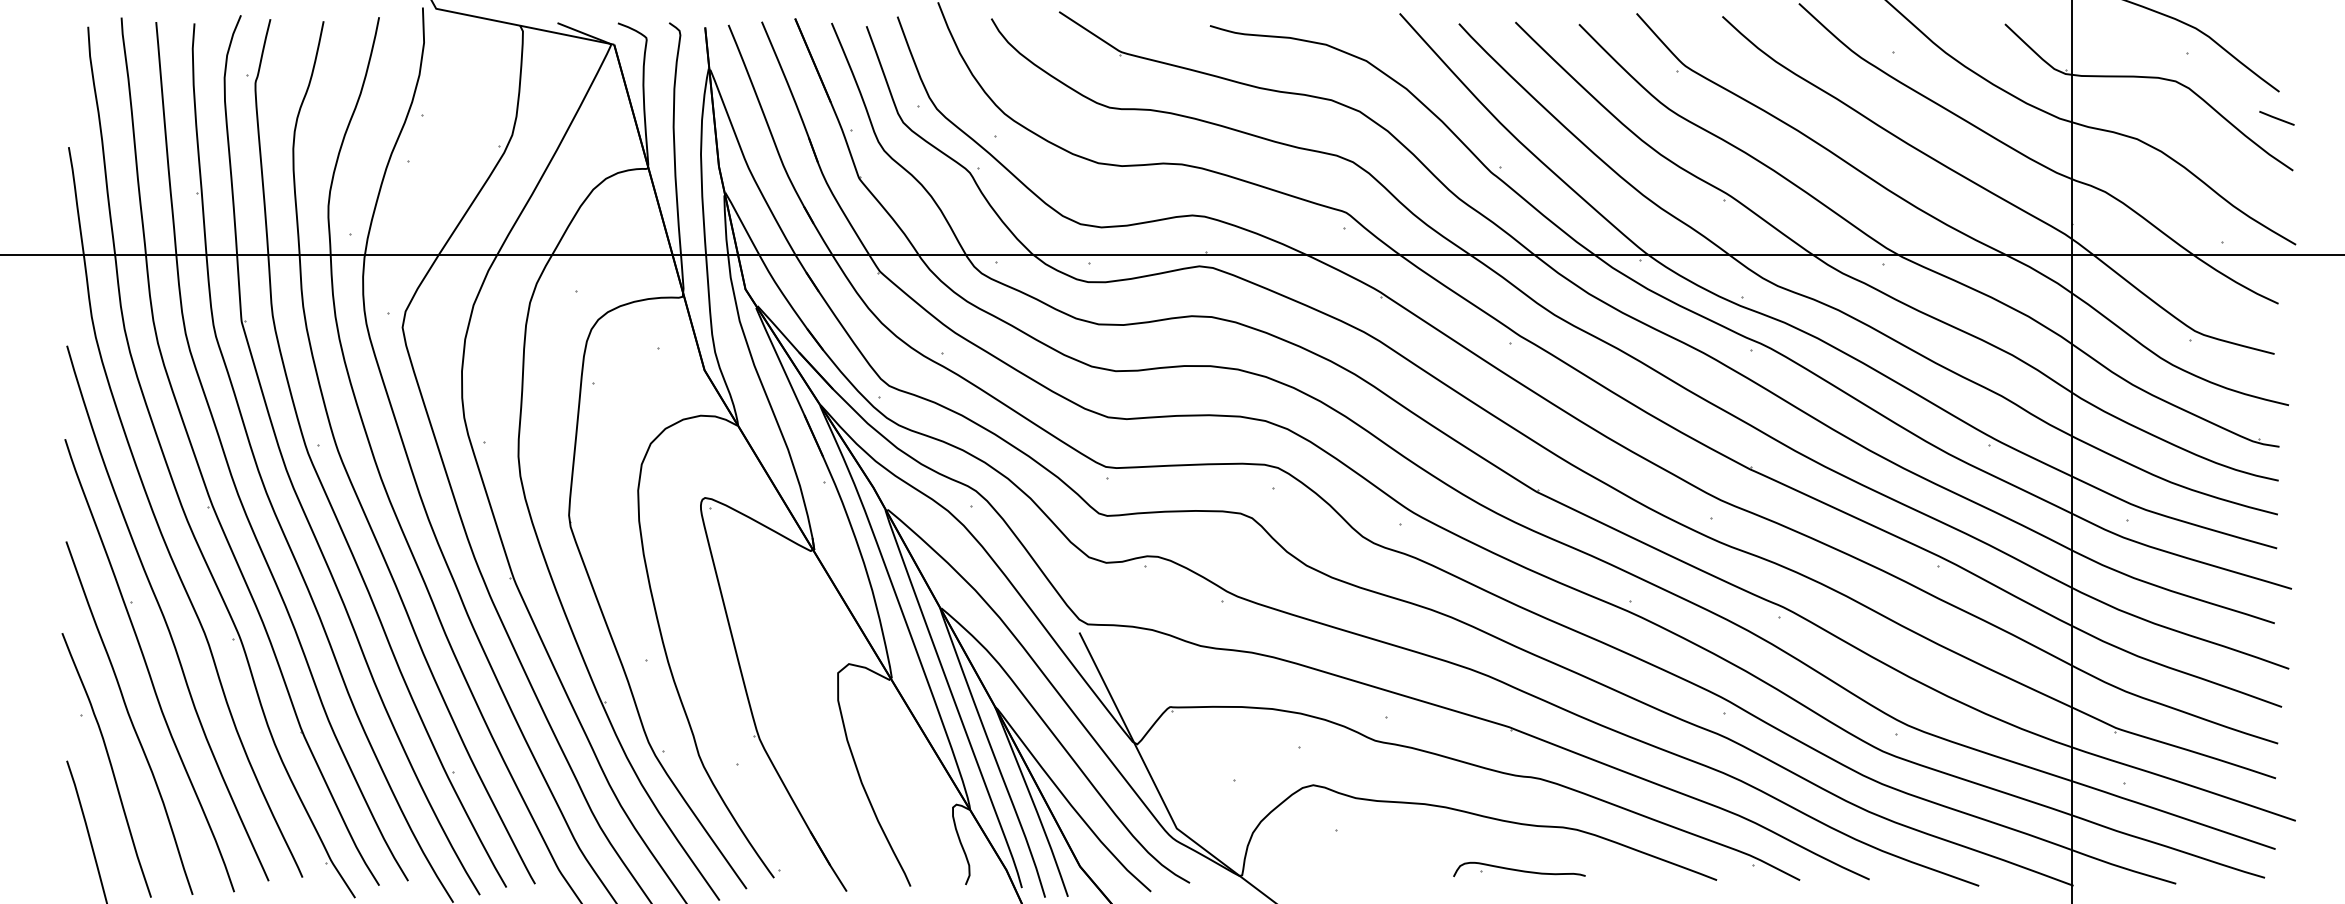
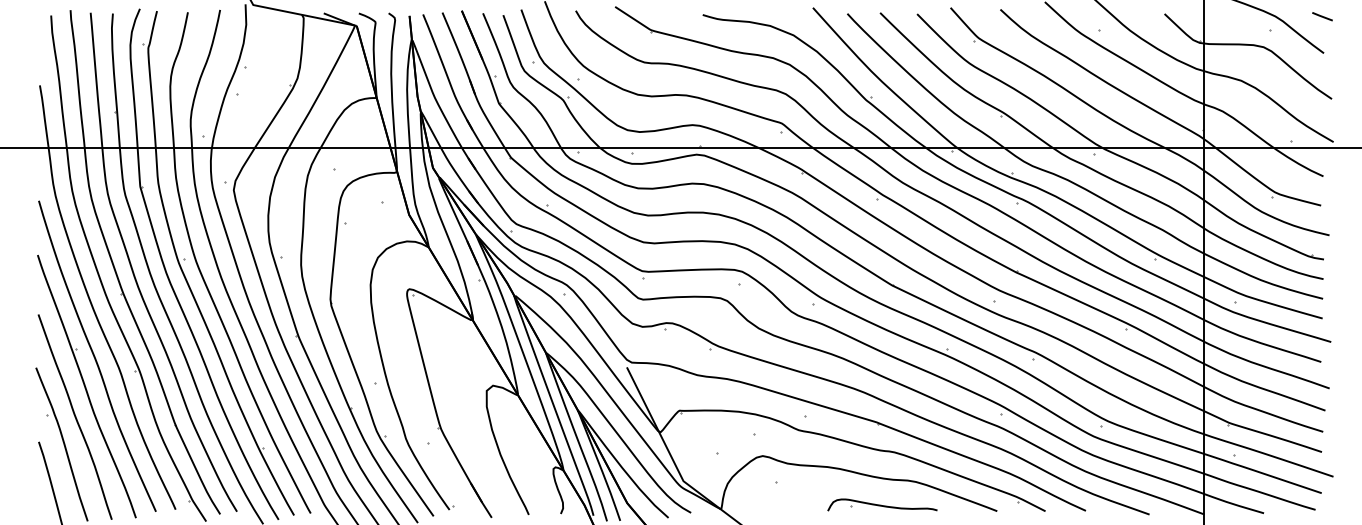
line: (2276, 118) -> (1322, 16), moved
part: (1519, 868) -> (882, 504), size x1.43

